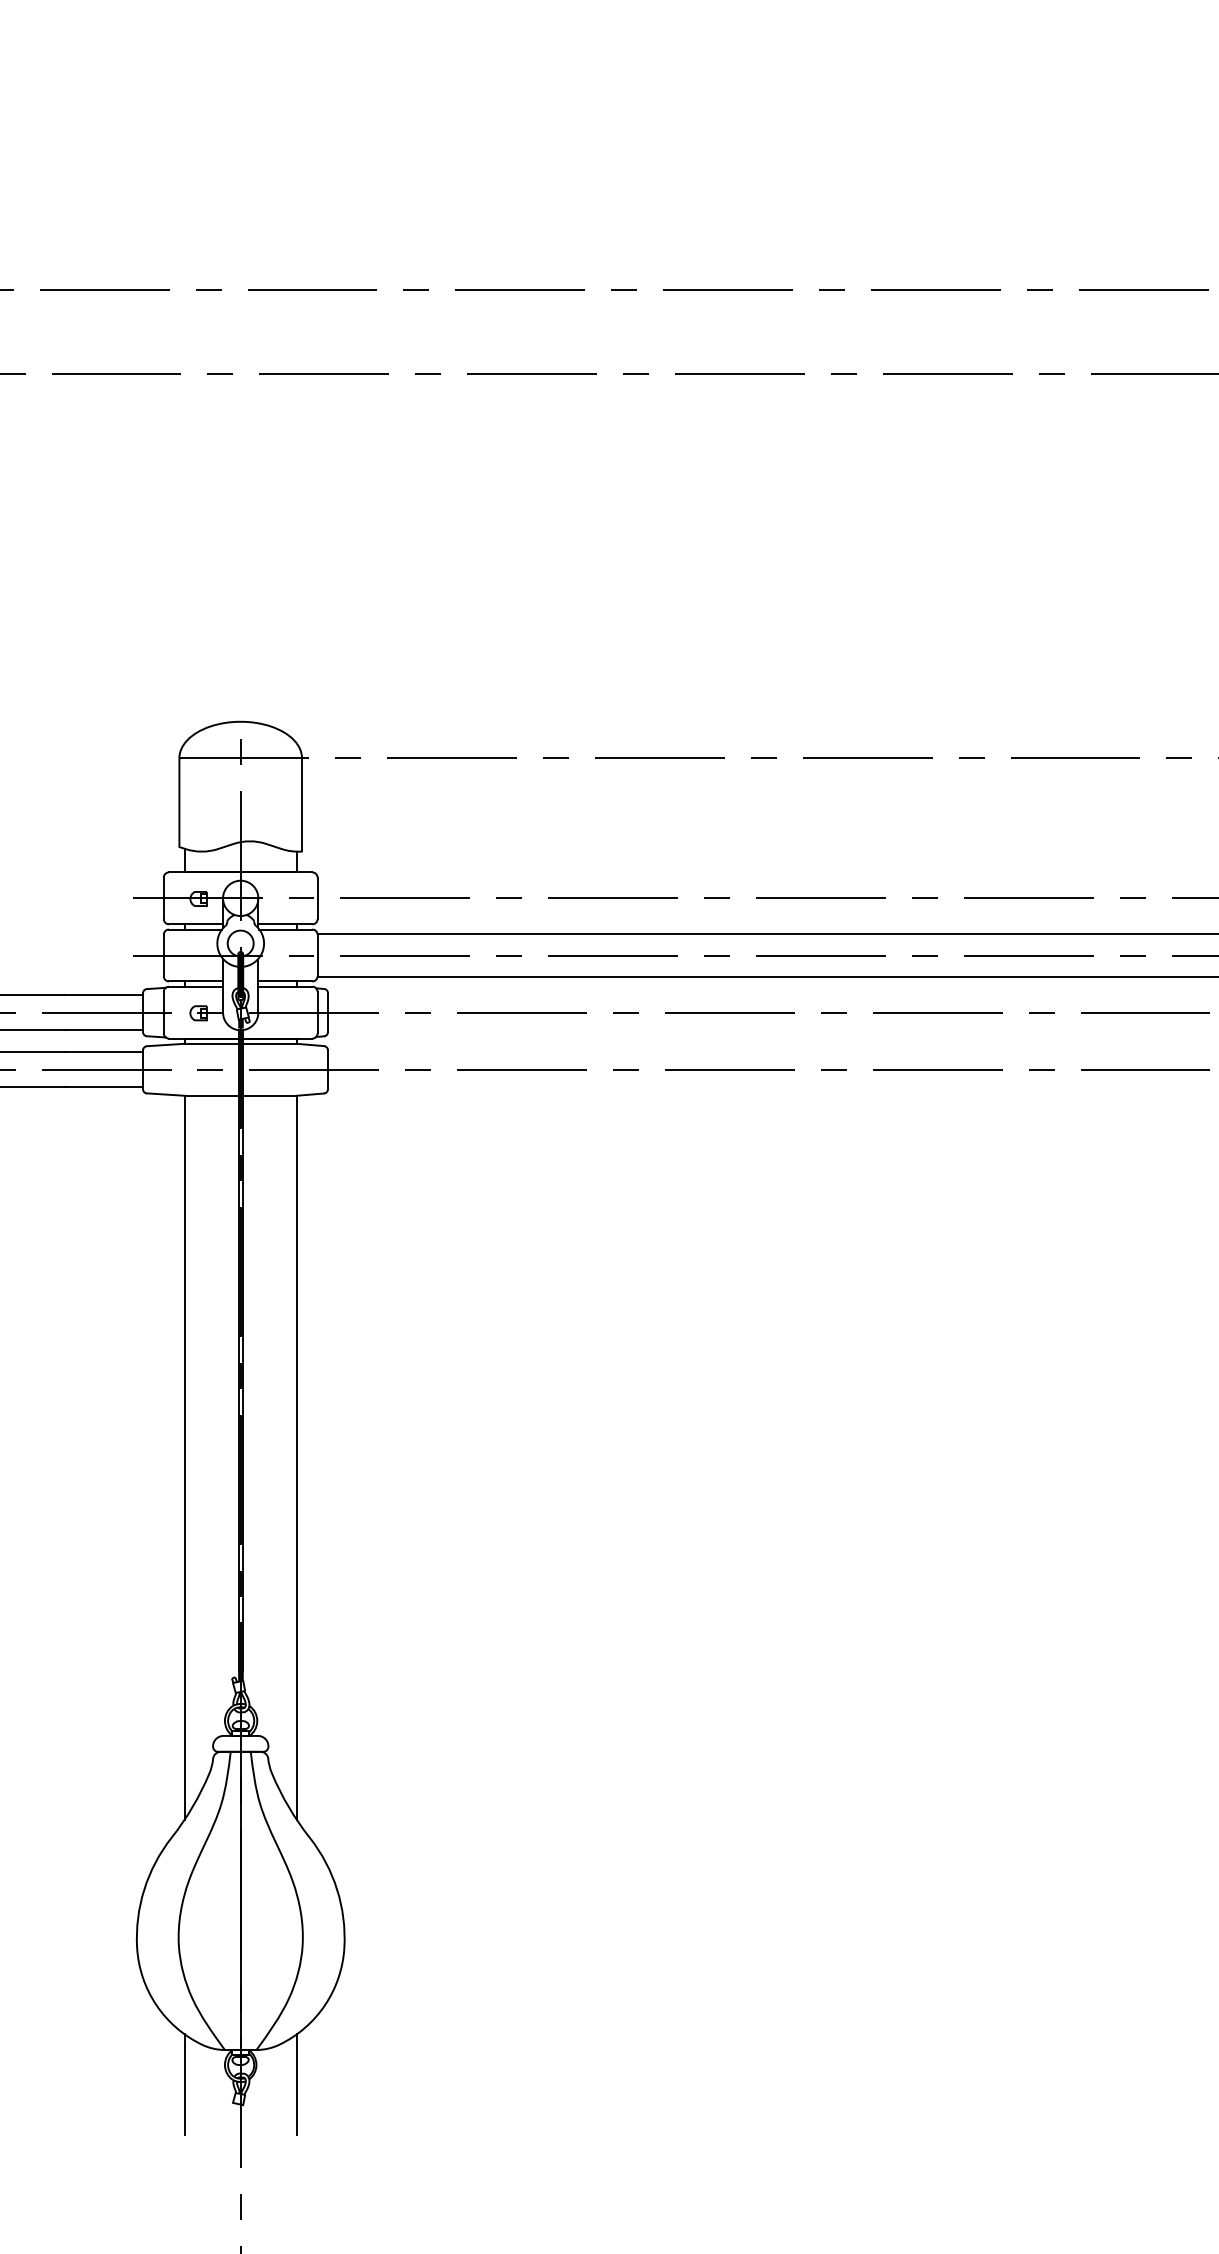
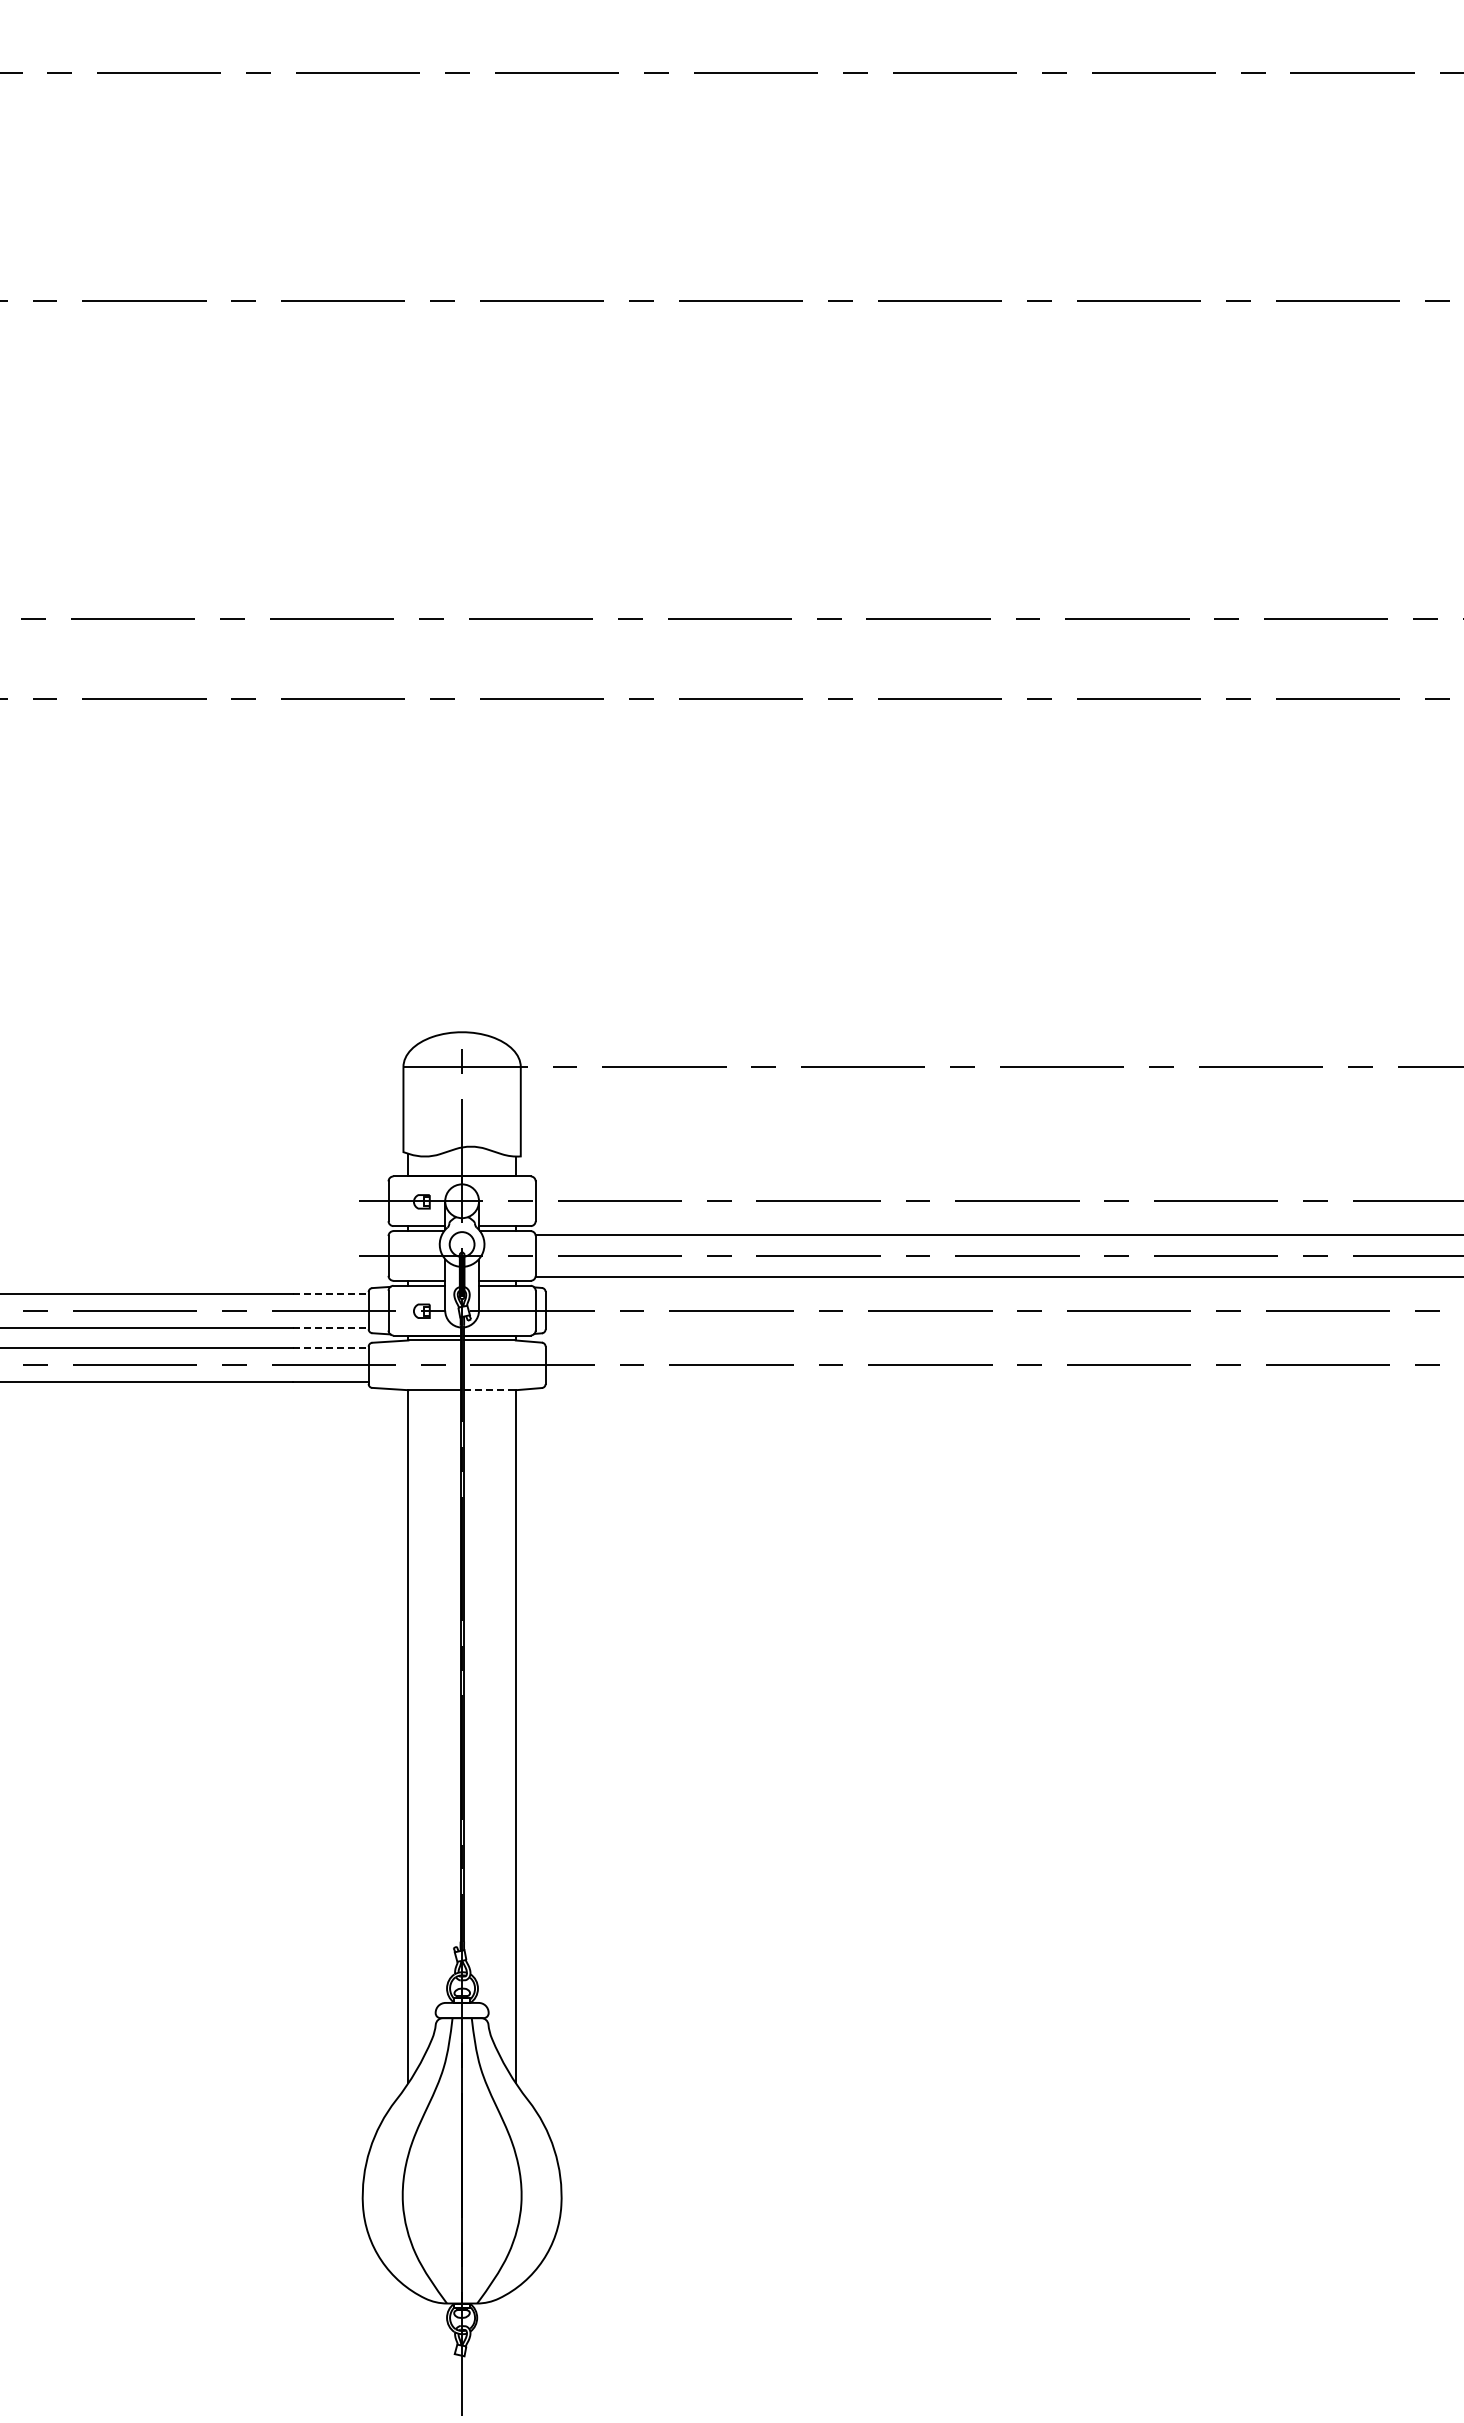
line: (104, 994) -> (331, 1293), solid -> dashed
line: (104, 1030) -> (331, 1327), solid -> dashed
line: (104, 1052) -> (331, 1348), solid -> dashed
line: (269, 1096) -> (489, 1390), solid -> dashed
line: (184, 2084) -> (408, 2336), removed
line: (296, 2084) -> (515, 2336), removed

